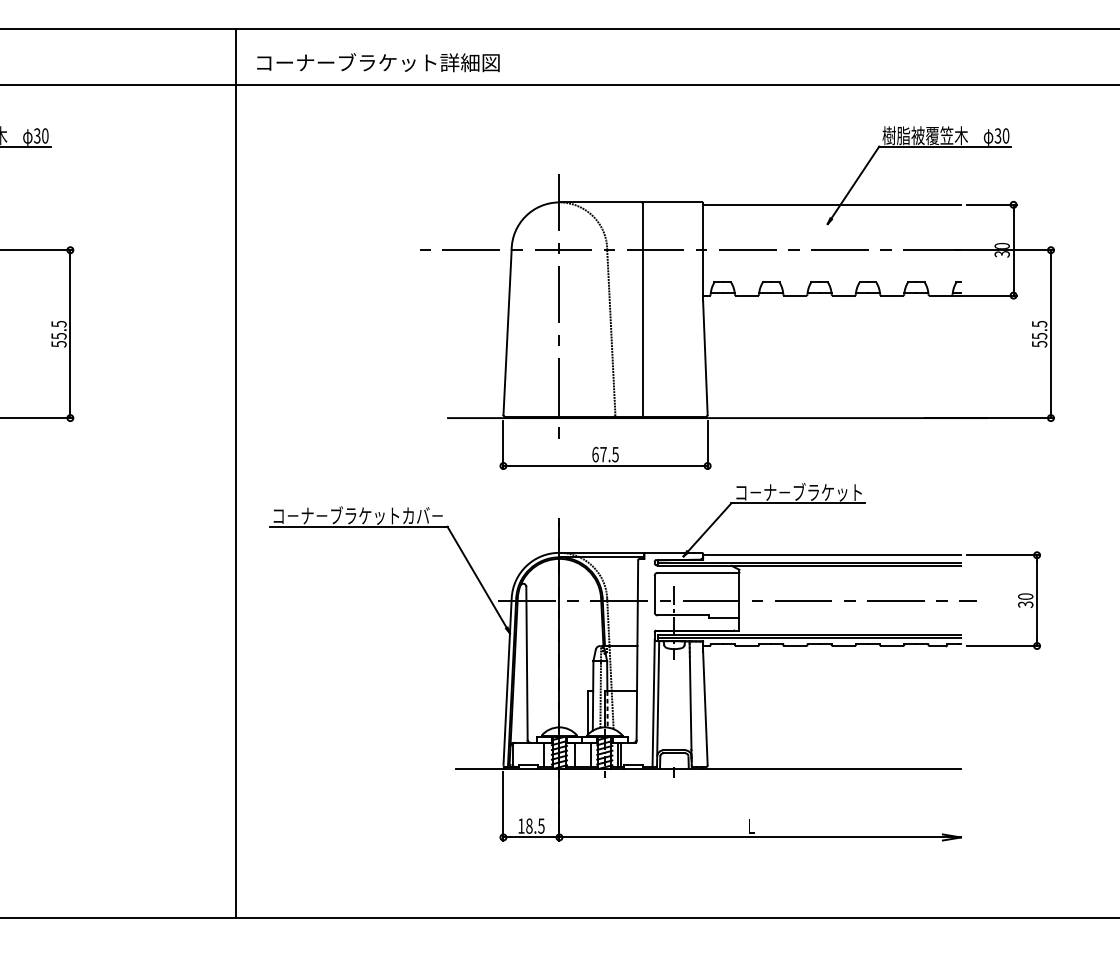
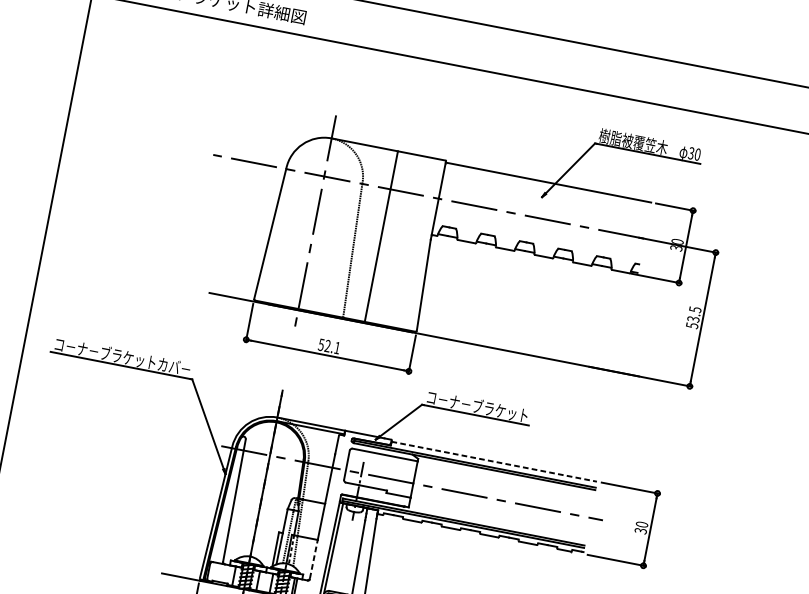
text: (1038, 336) -> (692, 319), 55.5 -> 53.5
text: (605, 454) -> (329, 346), 67.5 -> 52.1
line: (832, 555) -> (494, 461), solid -> dashed
line: (636, 715) -> (313, 559), solid -> dashed

